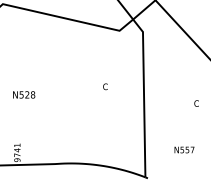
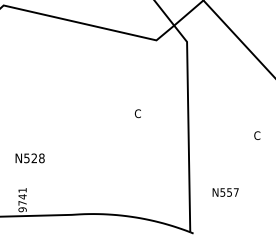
text: (24, 94) -> (30, 157), moved
text: (184, 149) -> (225, 191), moved

